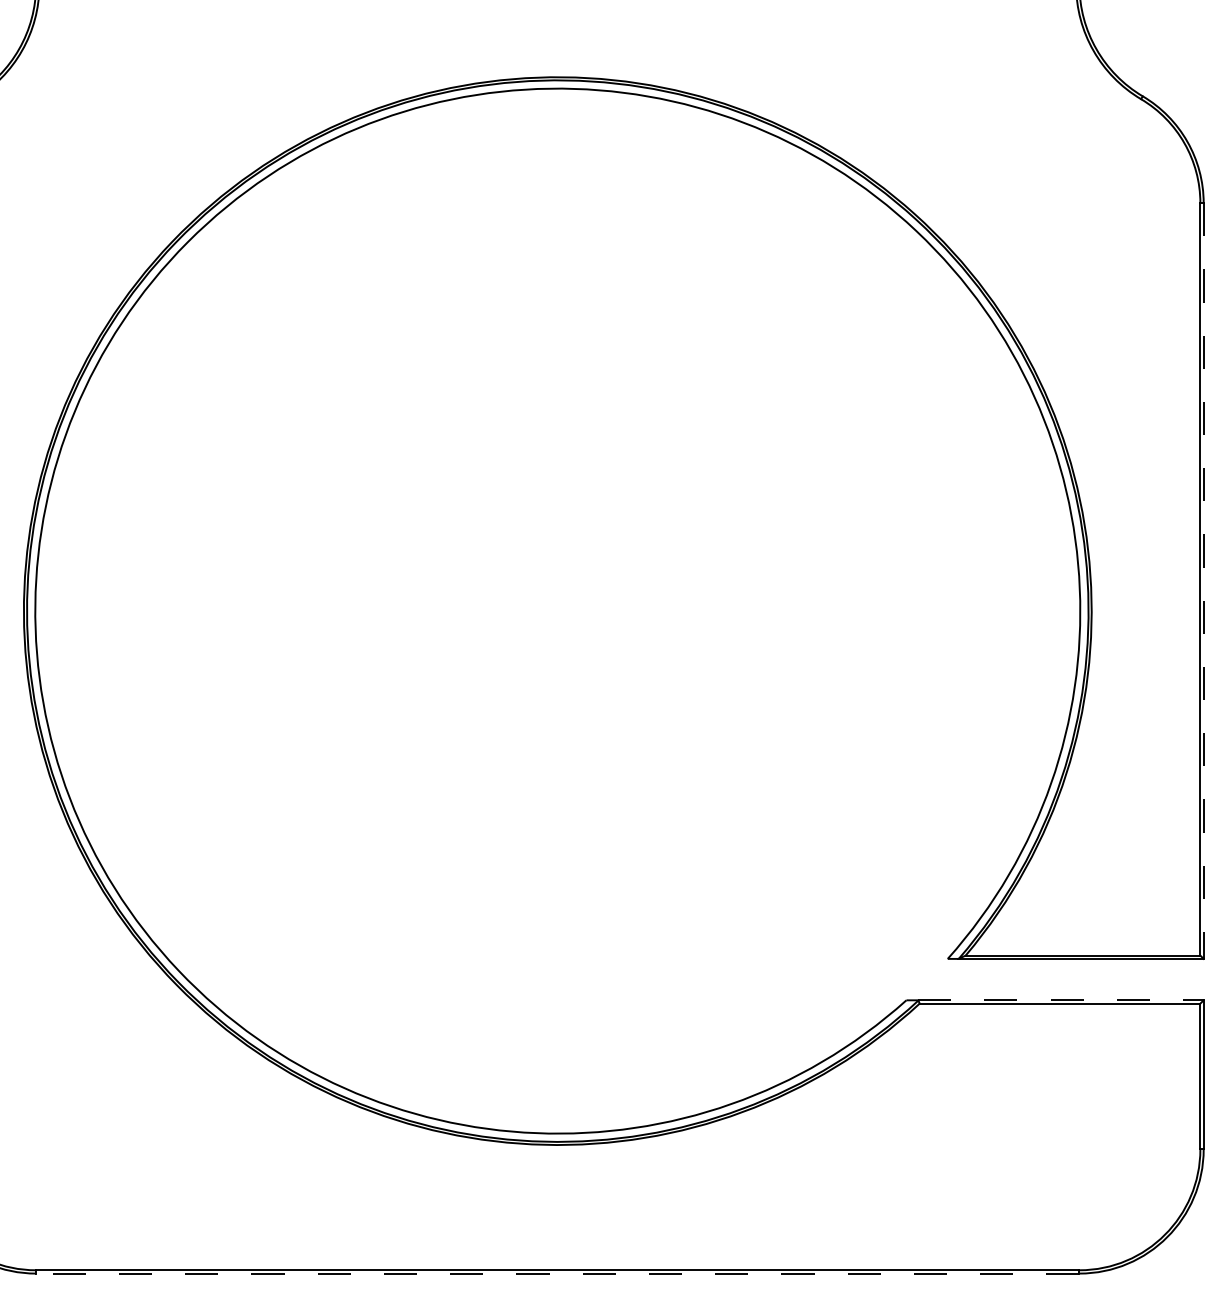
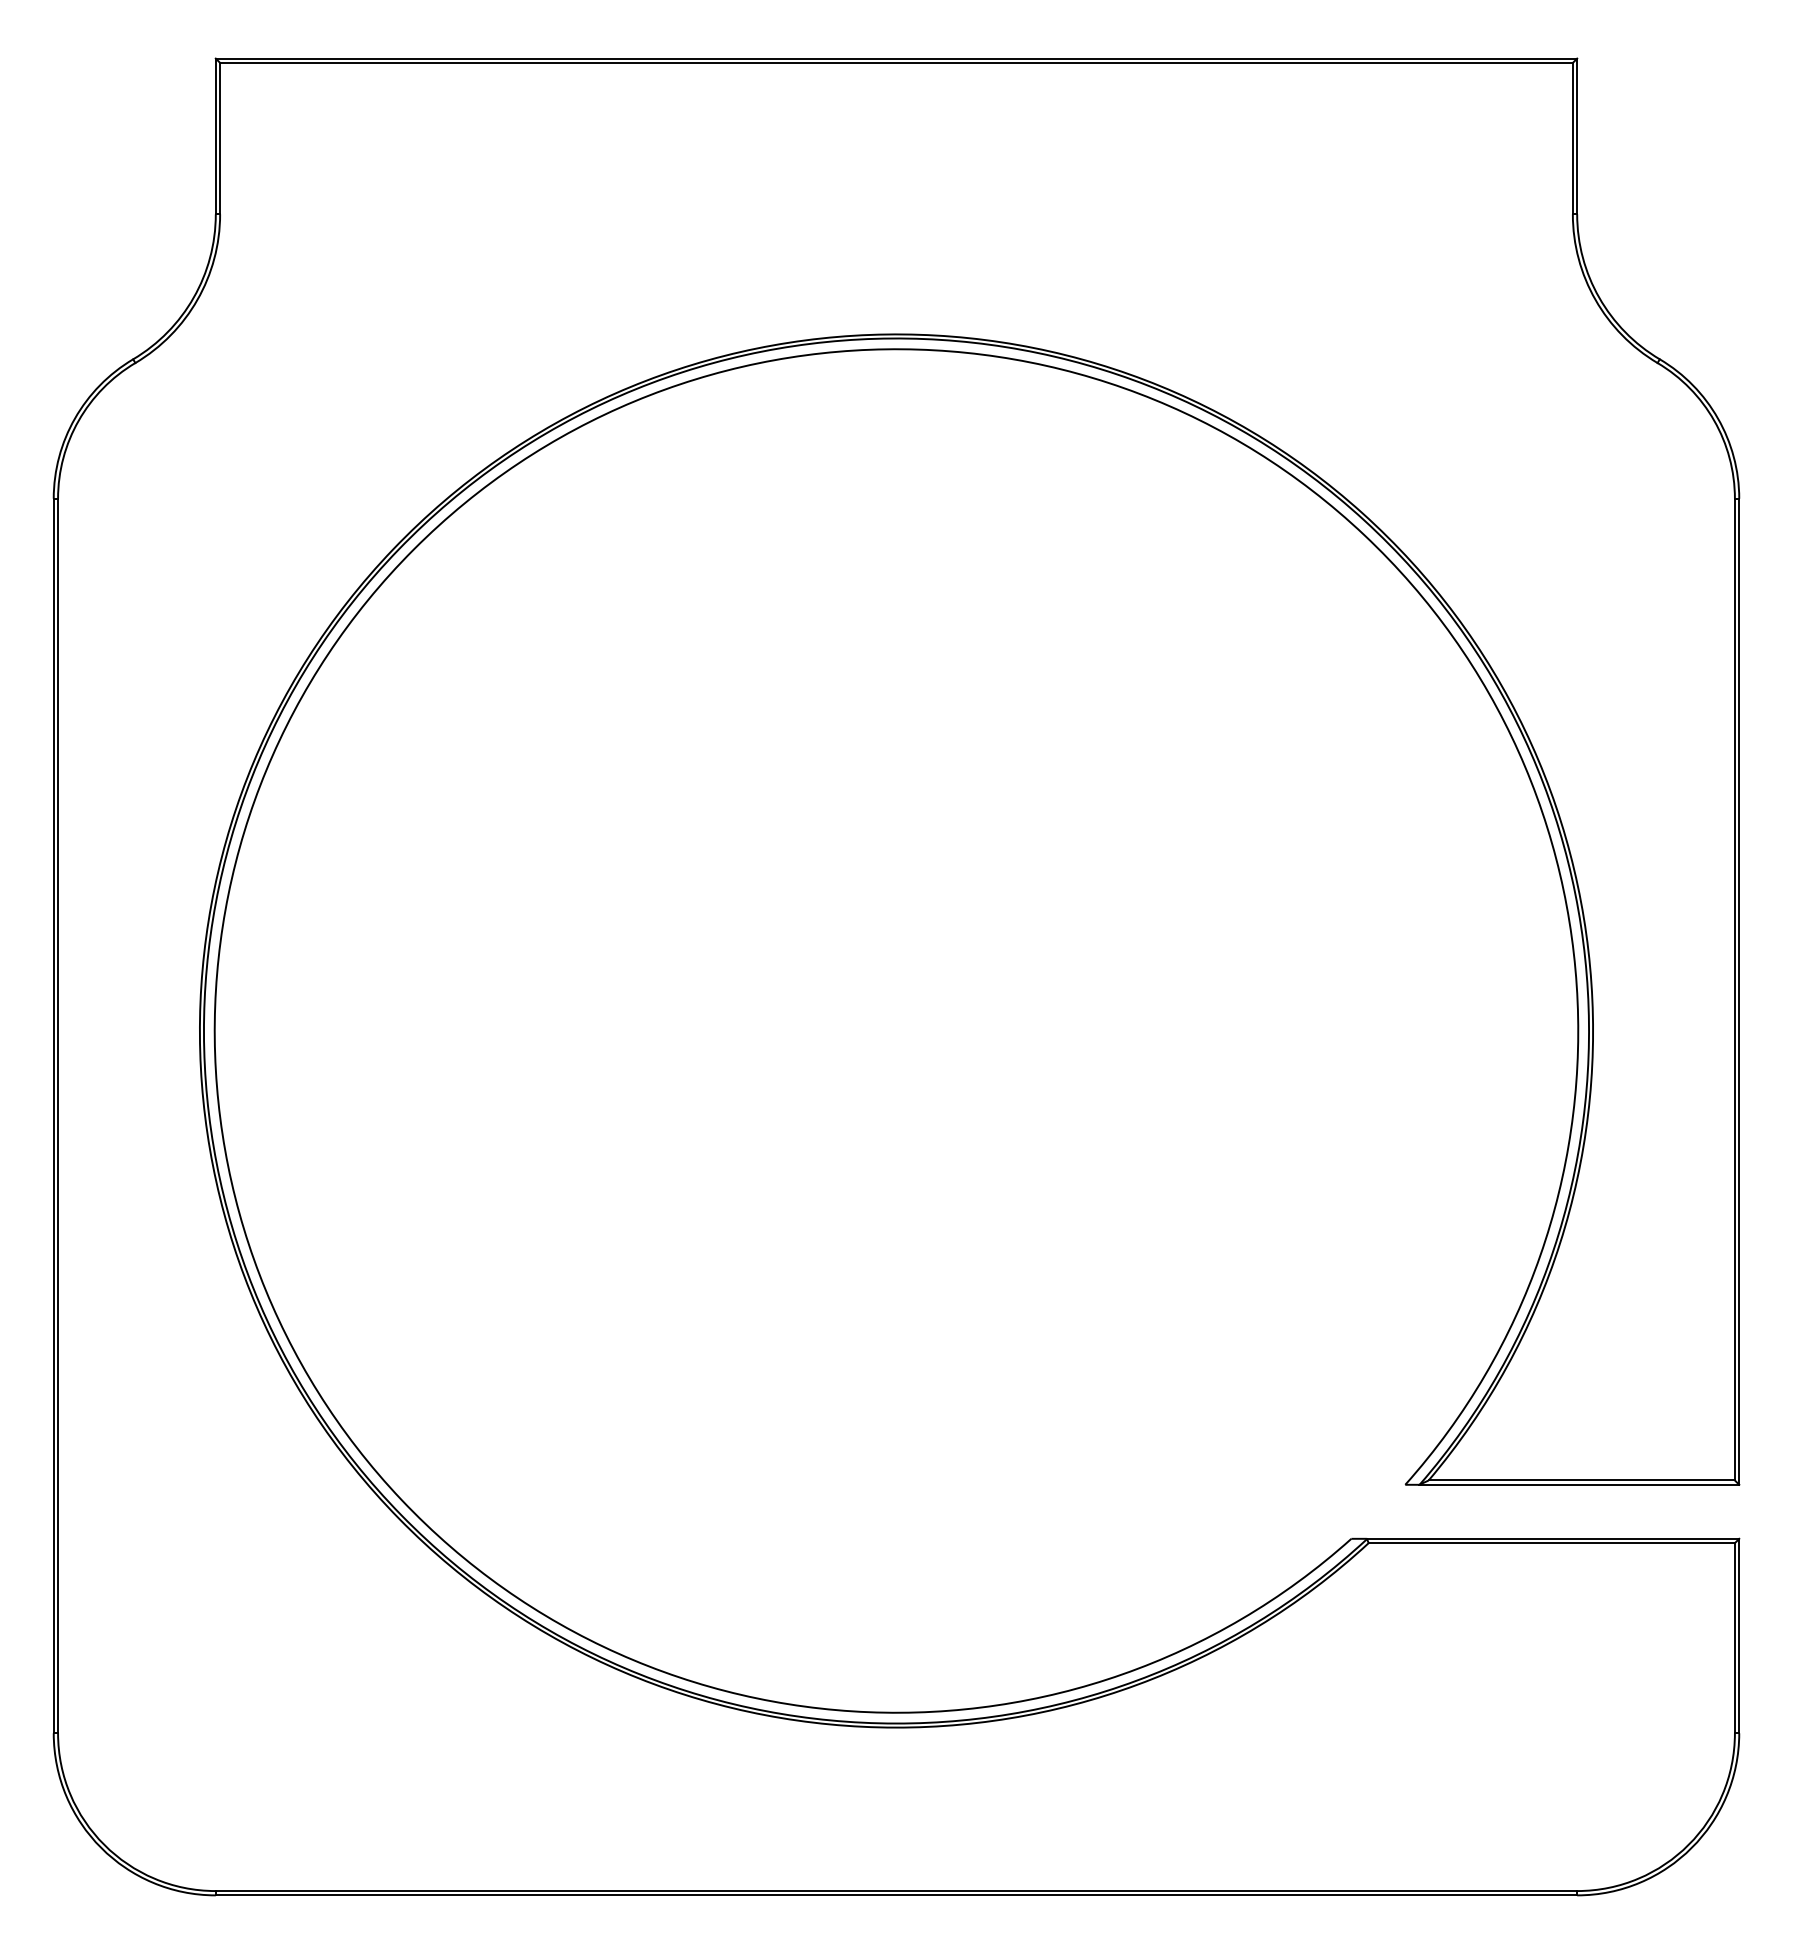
line: (1203, 581) -> (1739, 992), dashed -> solid
line: (1061, 1000) -> (1553, 1538), dashed -> solid
line: (557, 1273) -> (896, 1895), dashed -> solid

